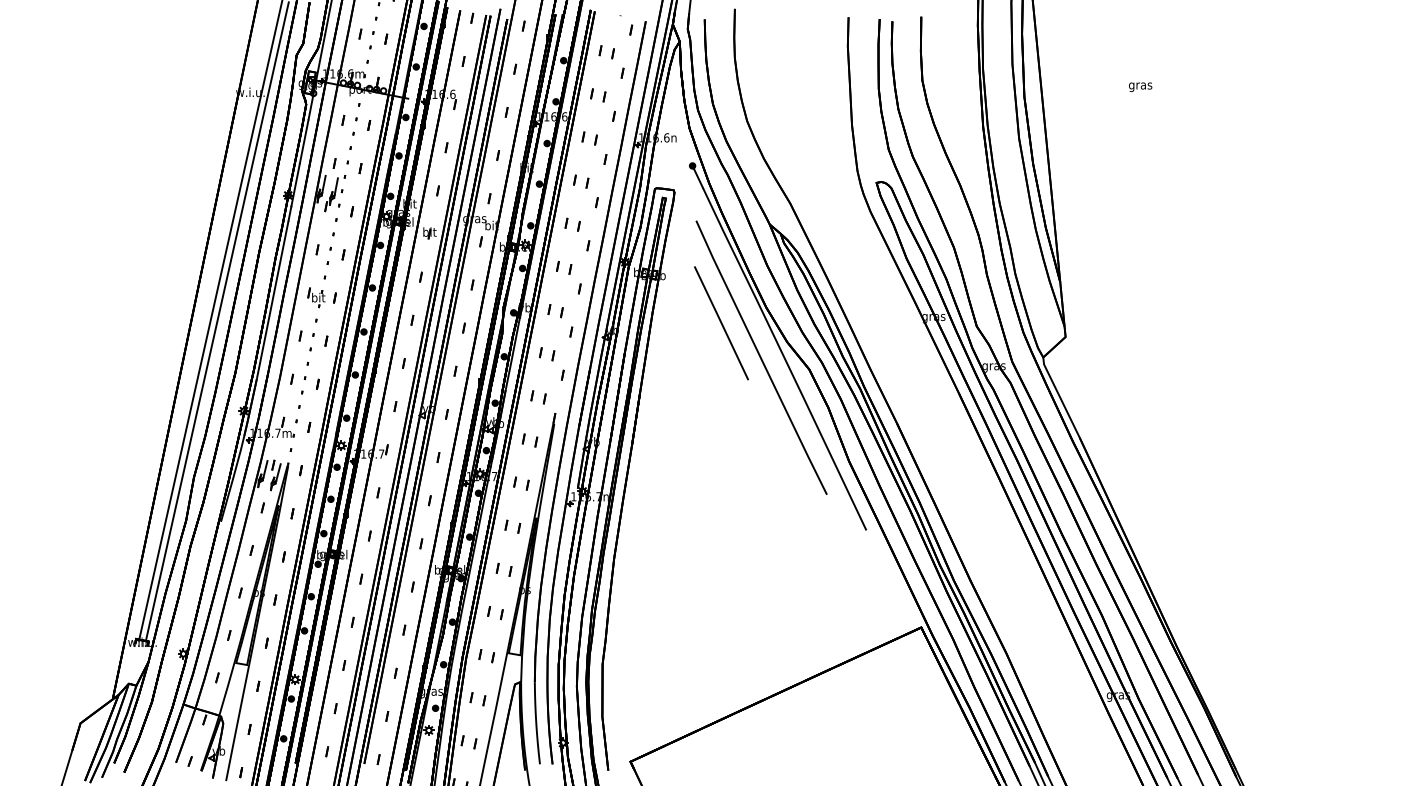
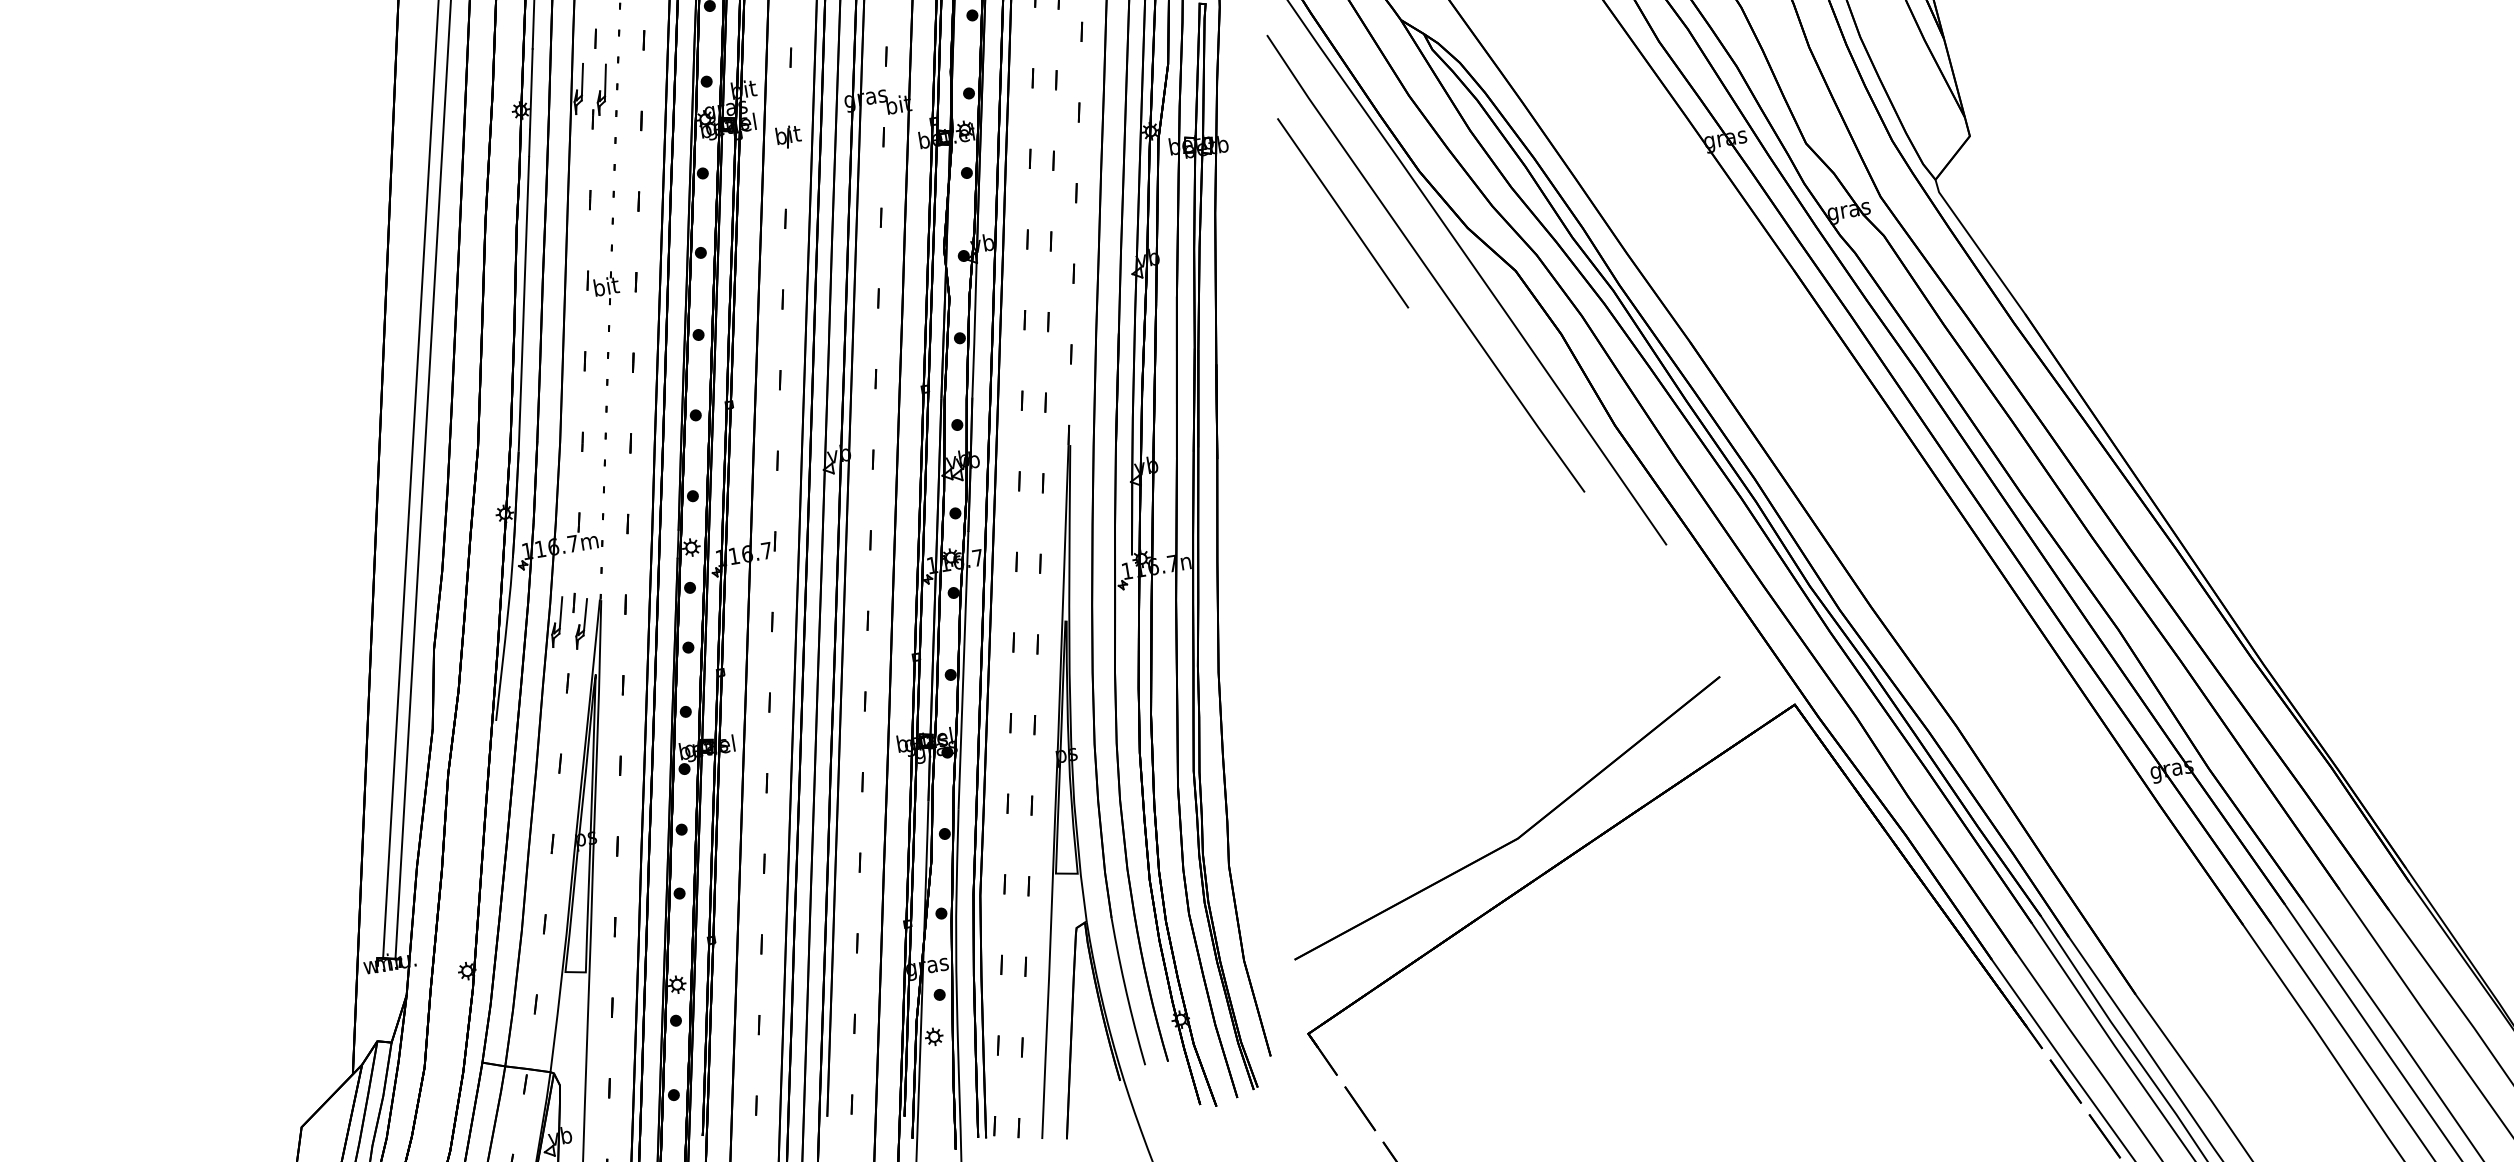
part: (762, 672) -> (1520, 833), added

